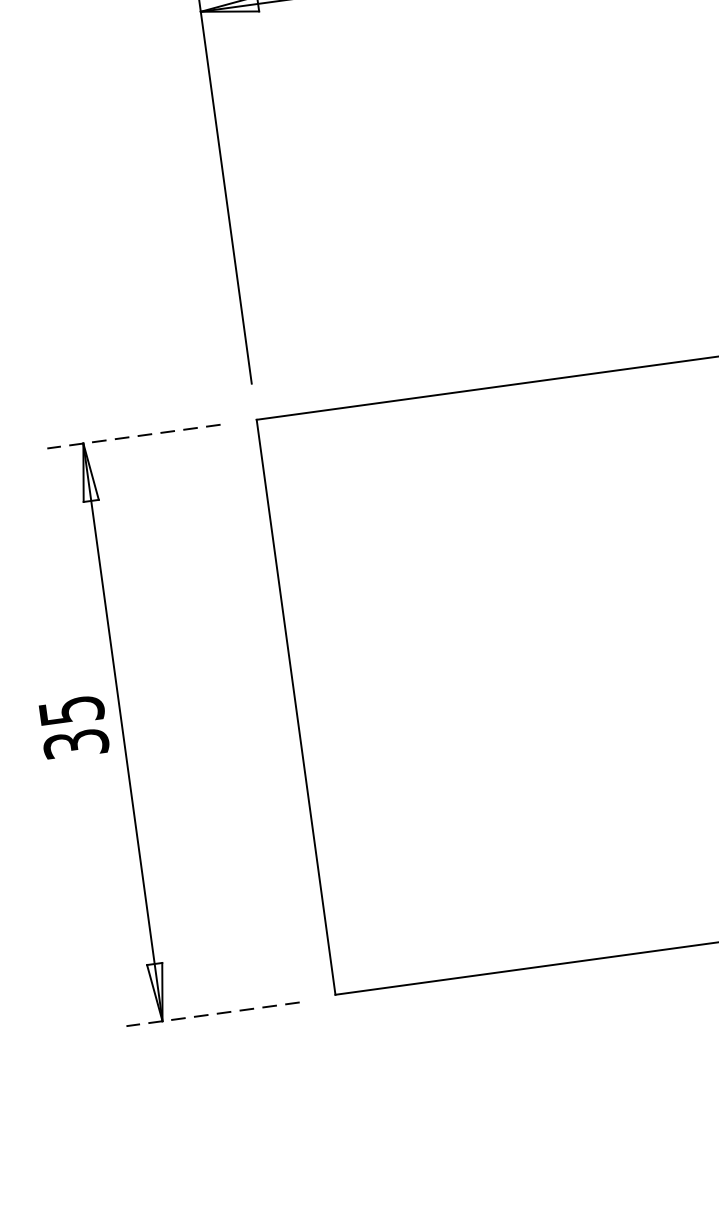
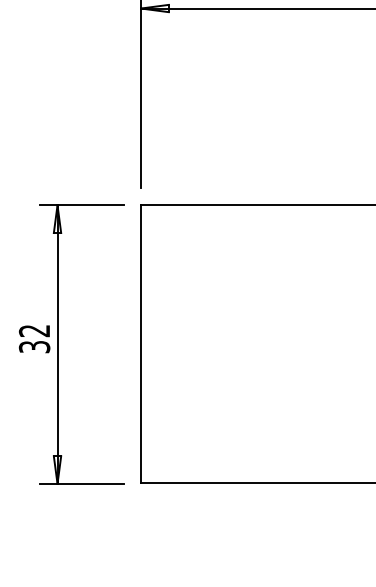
line: (133, 437) -> (81, 205), dashed -> solid
text: (71, 711) -> (34, 331), 35 -> 32
line: (212, 1013) -> (81, 483), dashed -> solid

